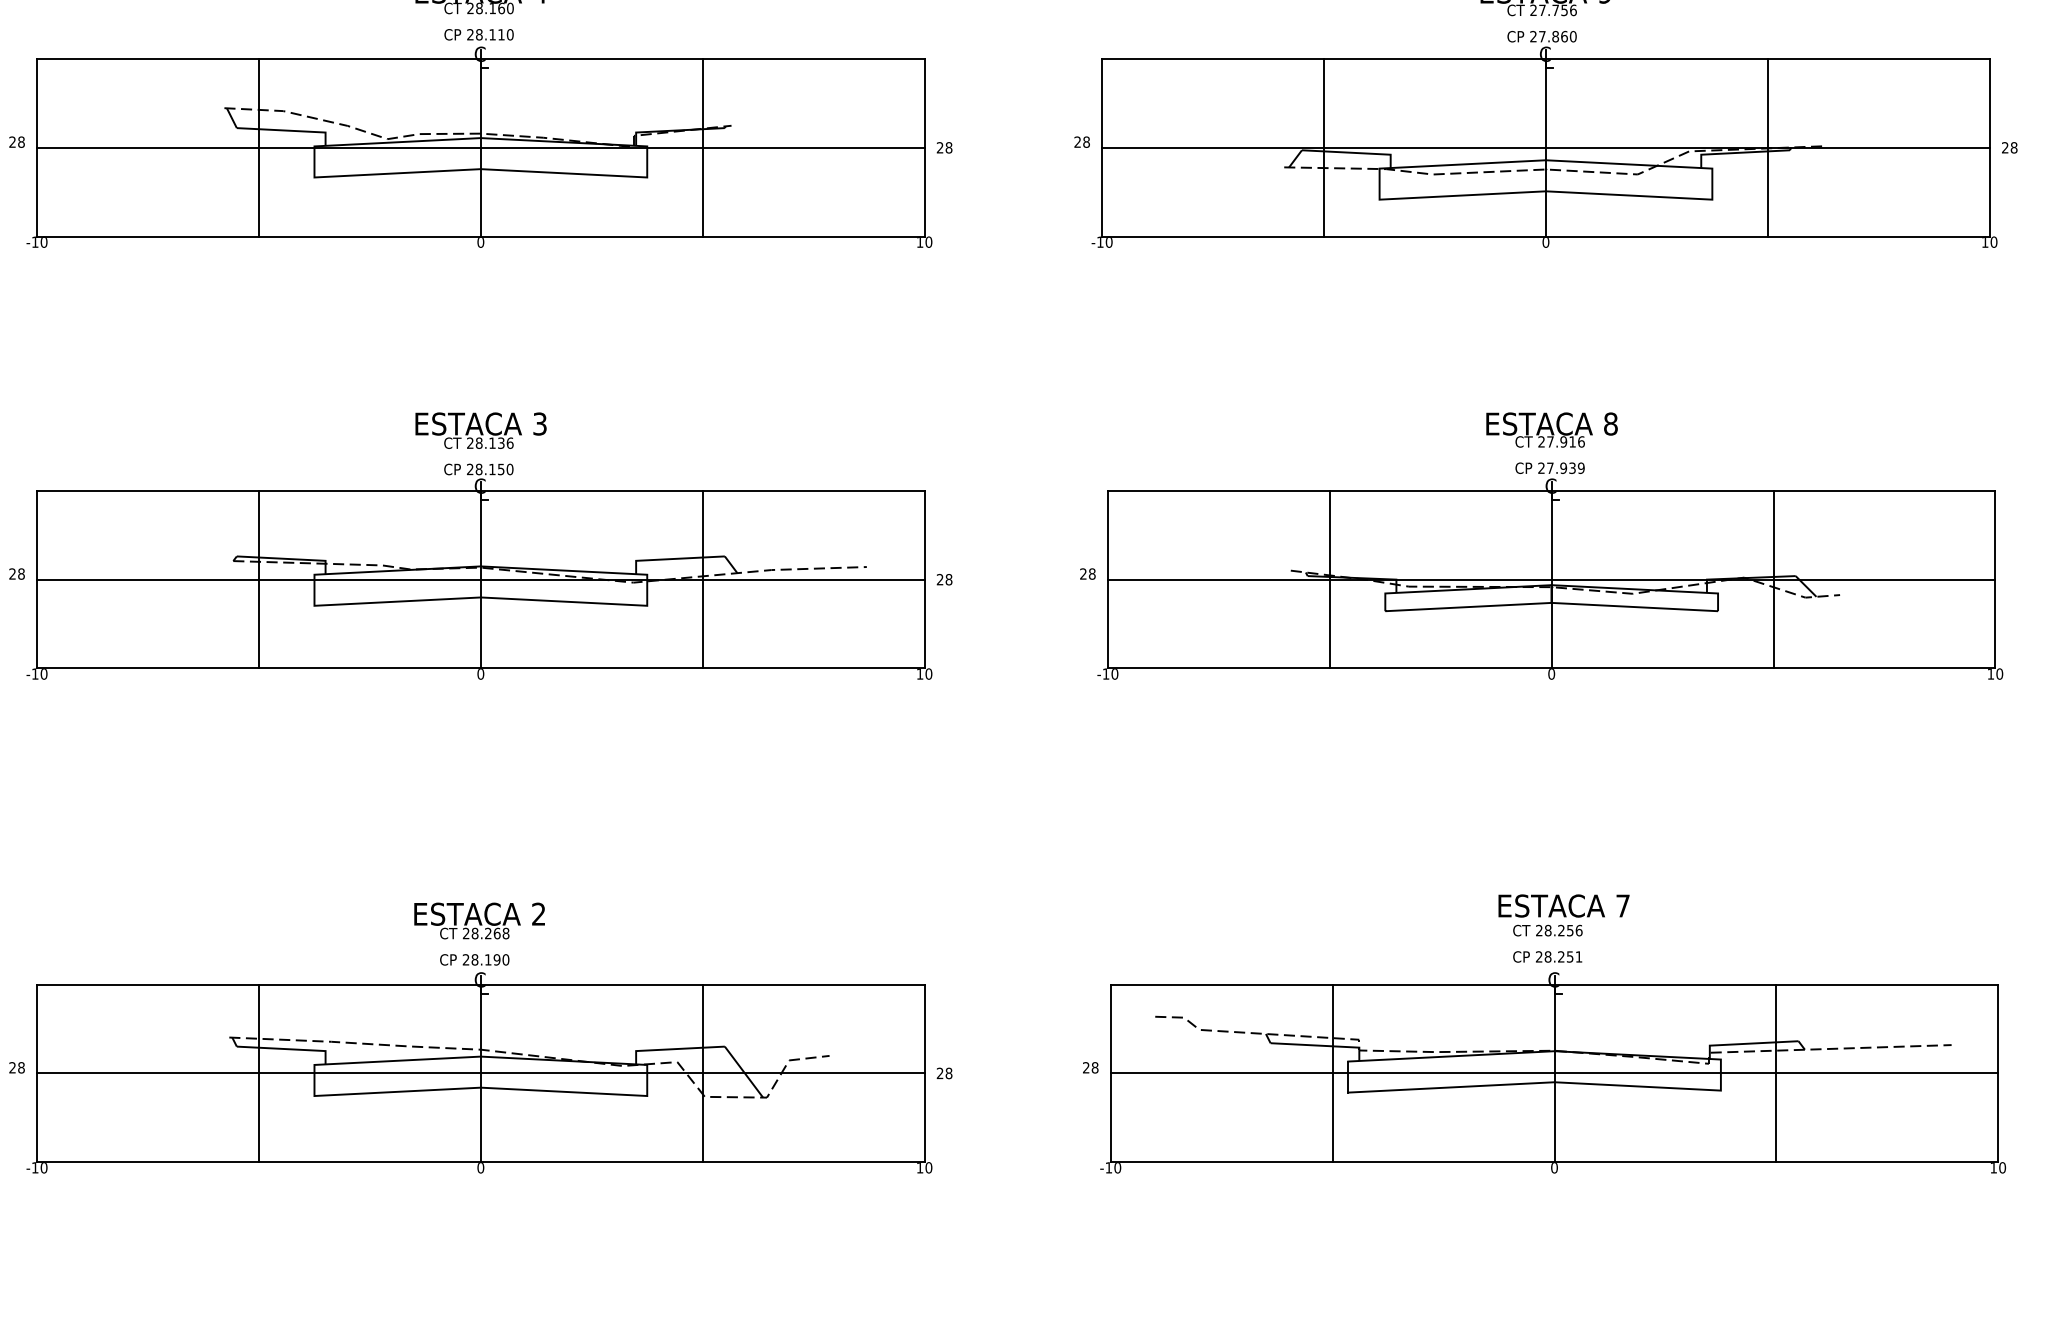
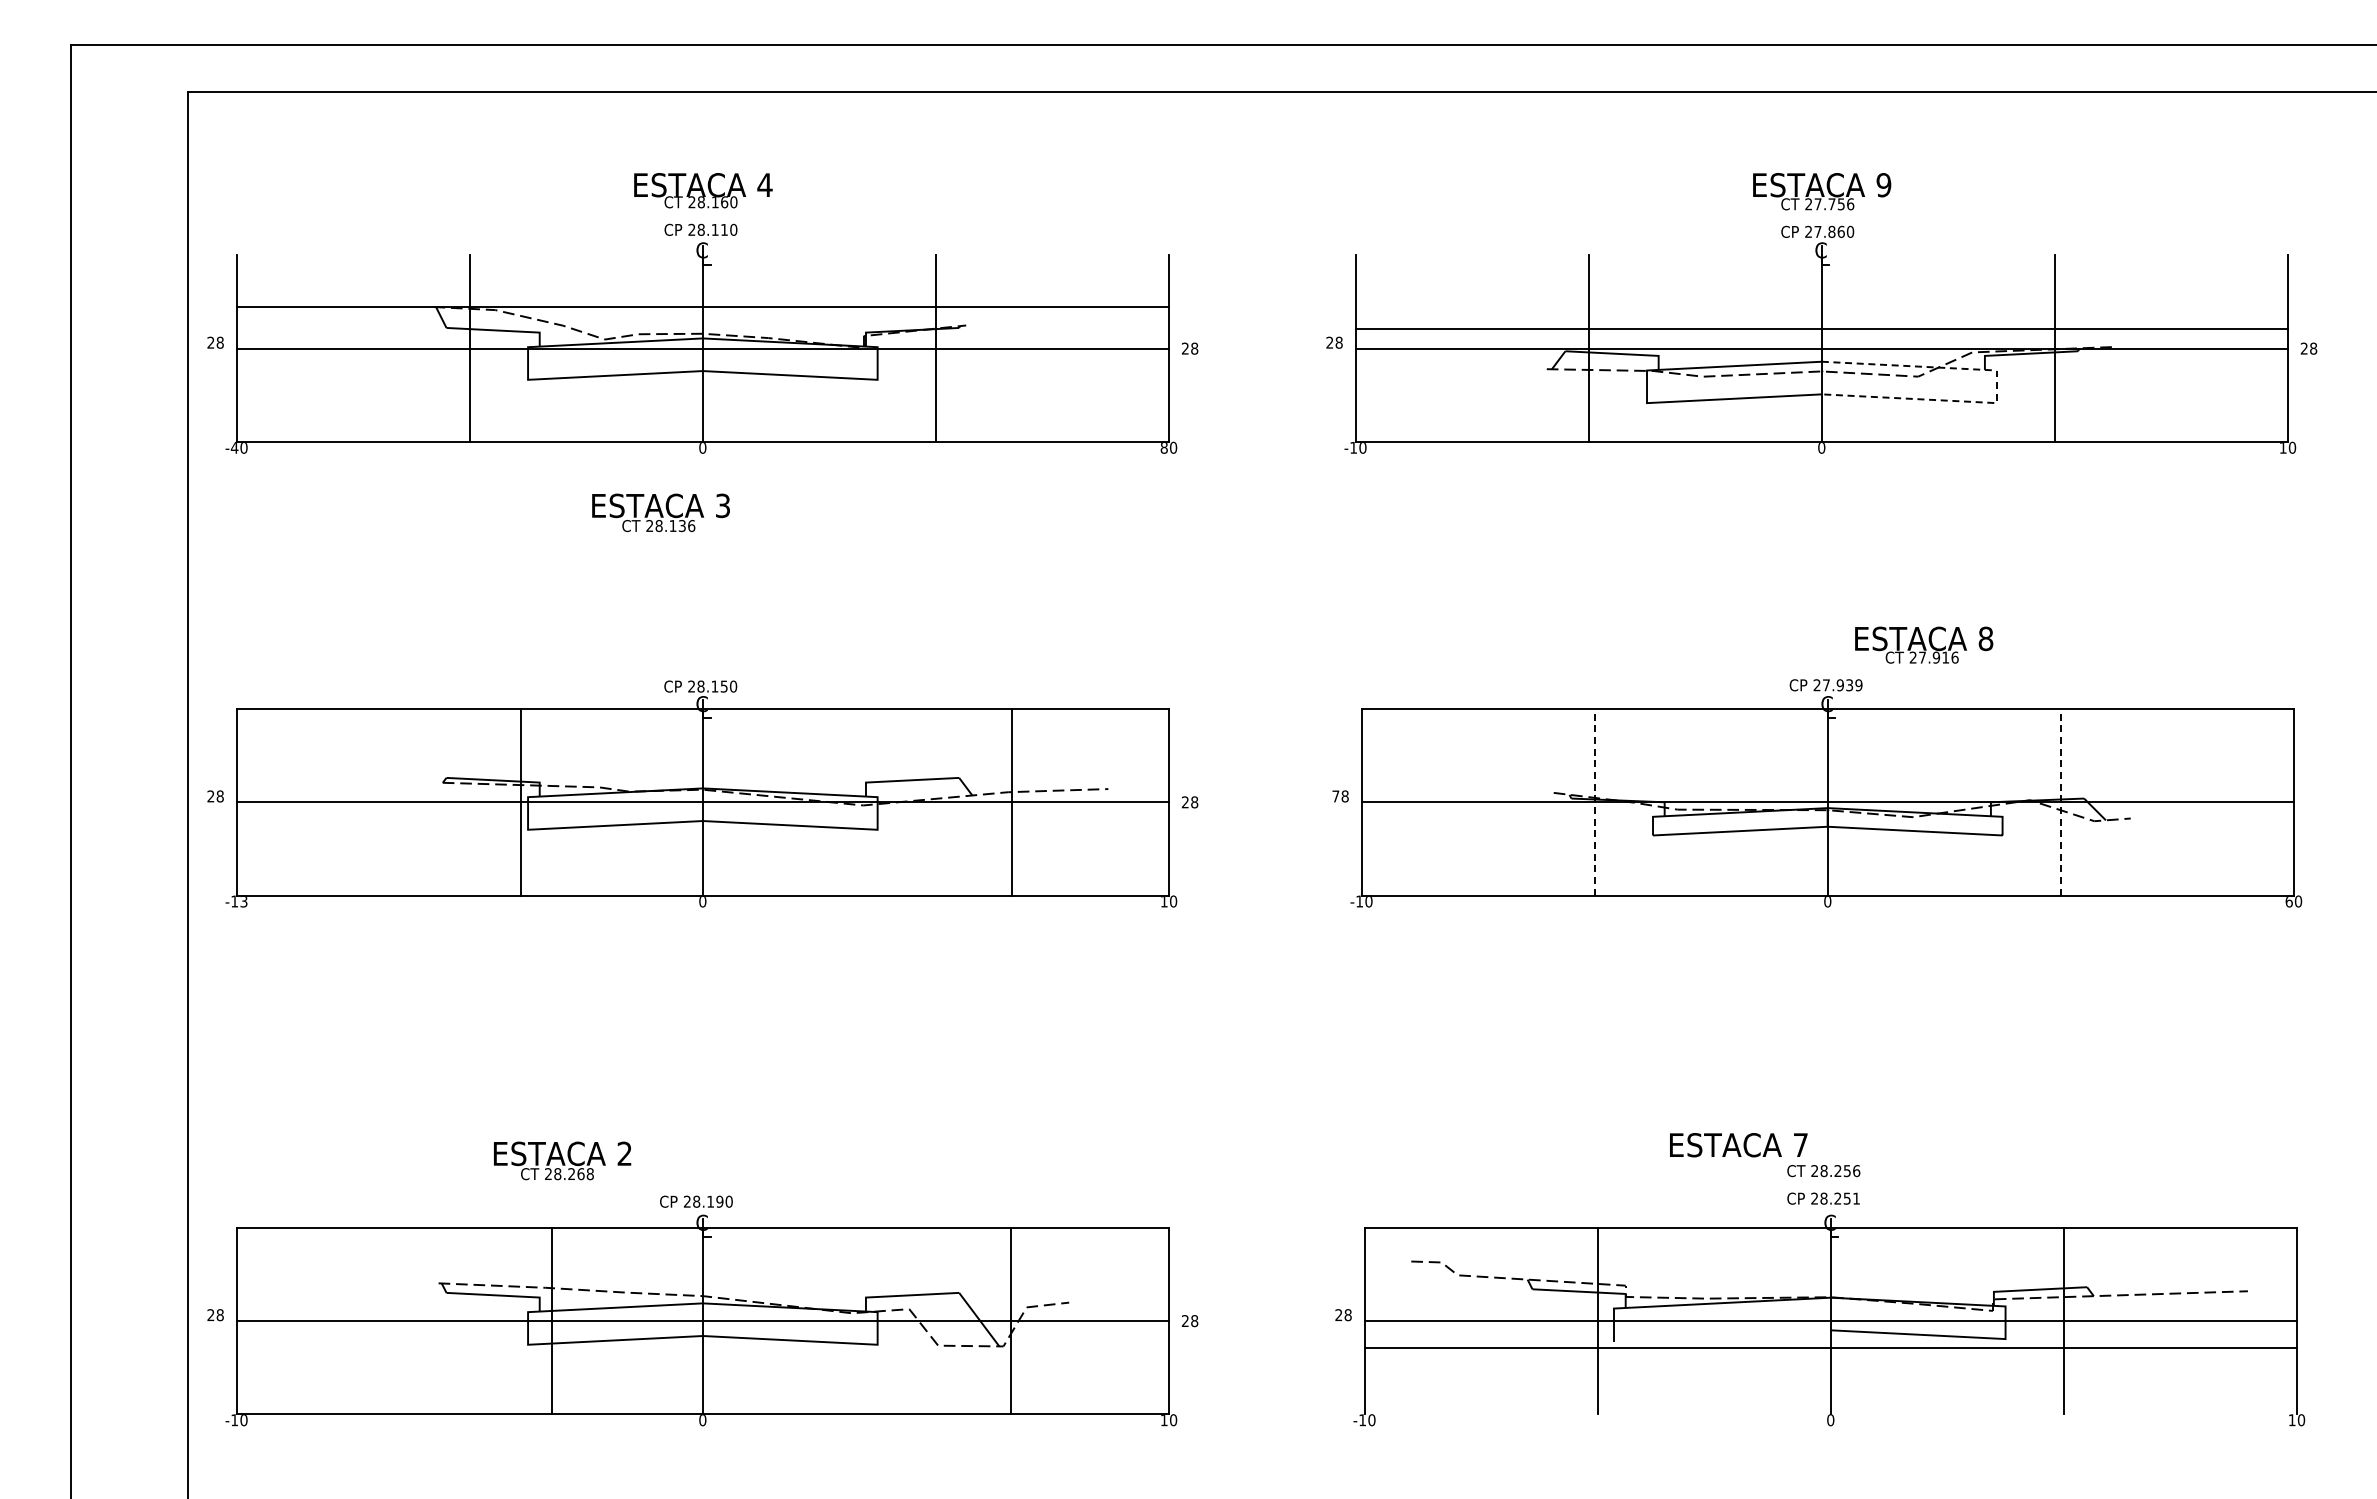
line: (480, 59) -> (702, 307), moved
line: (1545, 59) -> (1821, 329), moved
line: (1712, 184) -> (1996, 387), solid -> dashed
text: (35, 241) -> (234, 447), -10 -> -40
text: (919, 242) -> (1163, 448), 10 -> 80
text: (1552, 429) -> (1924, 644), moved
text: (480, 430) -> (660, 512), moved
text: (1083, 574) -> (1335, 796), 28 -> 78
line: (1329, 578) -> (1594, 801), solid -> dashed
line: (1773, 578) -> (2060, 801), solid -> dashed
line: (258, 579) -> (520, 802), moved
line: (702, 579) -> (1011, 802), moved
text: (43, 675) -> (243, 902), -10 -> -13
text: (1990, 675) -> (2288, 902), 10 -> 60
text: (1563, 906) -> (1738, 1145), moved
text: (479, 920) -> (562, 1160), moved
line: (258, 1072) -> (551, 1320), moved
line: (702, 1072) -> (1010, 1320), moved
line: (1451, 1087) -> (1722, 1335), removed
line: (1554, 1162) -> (1830, 1348), moved

